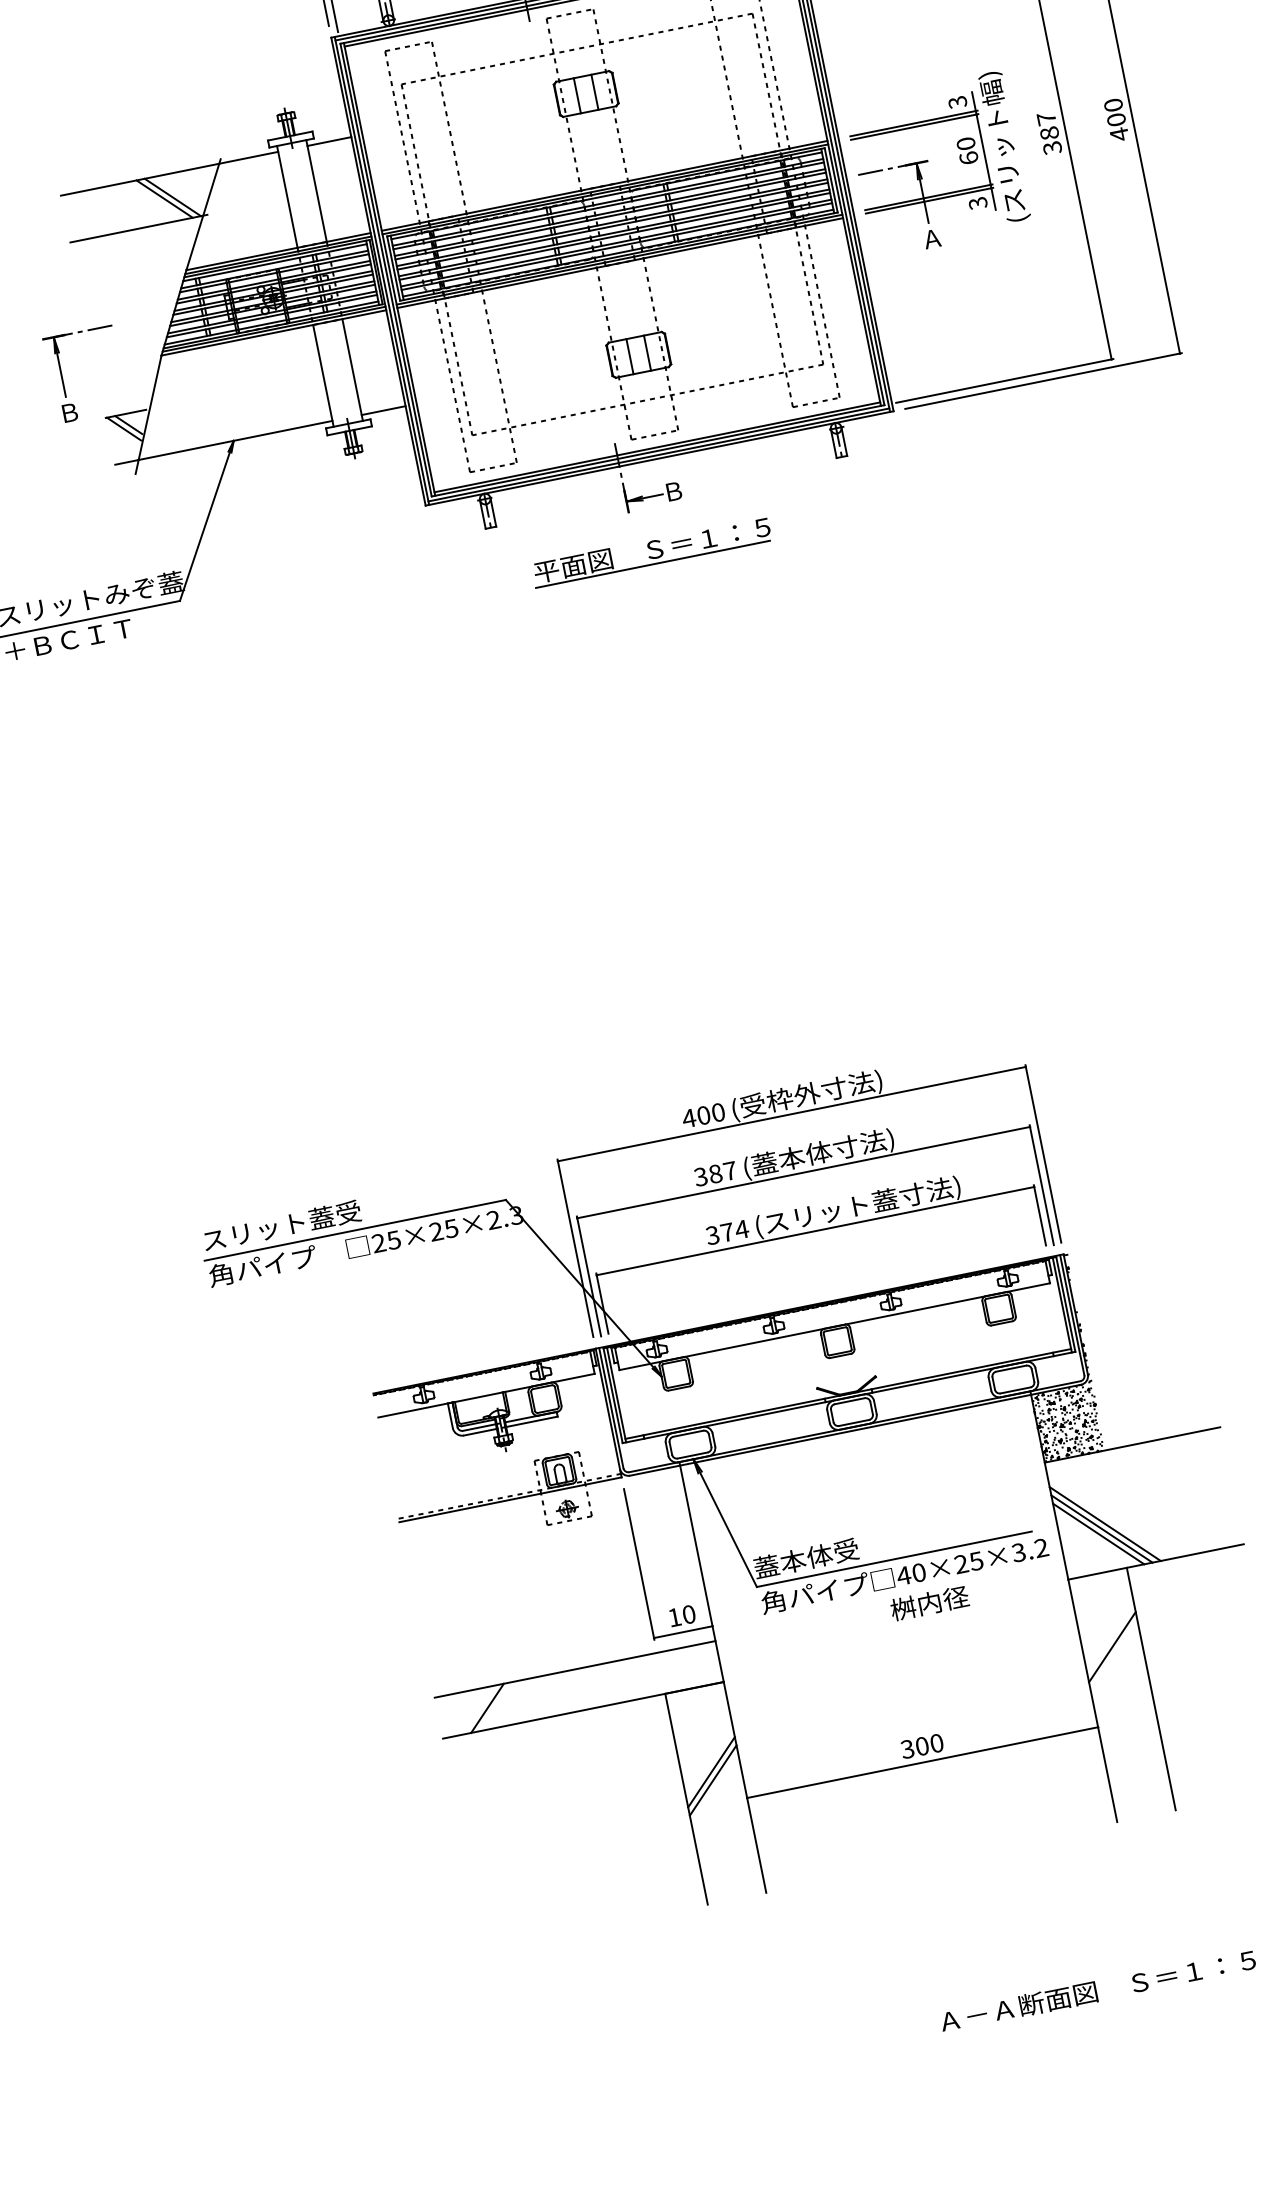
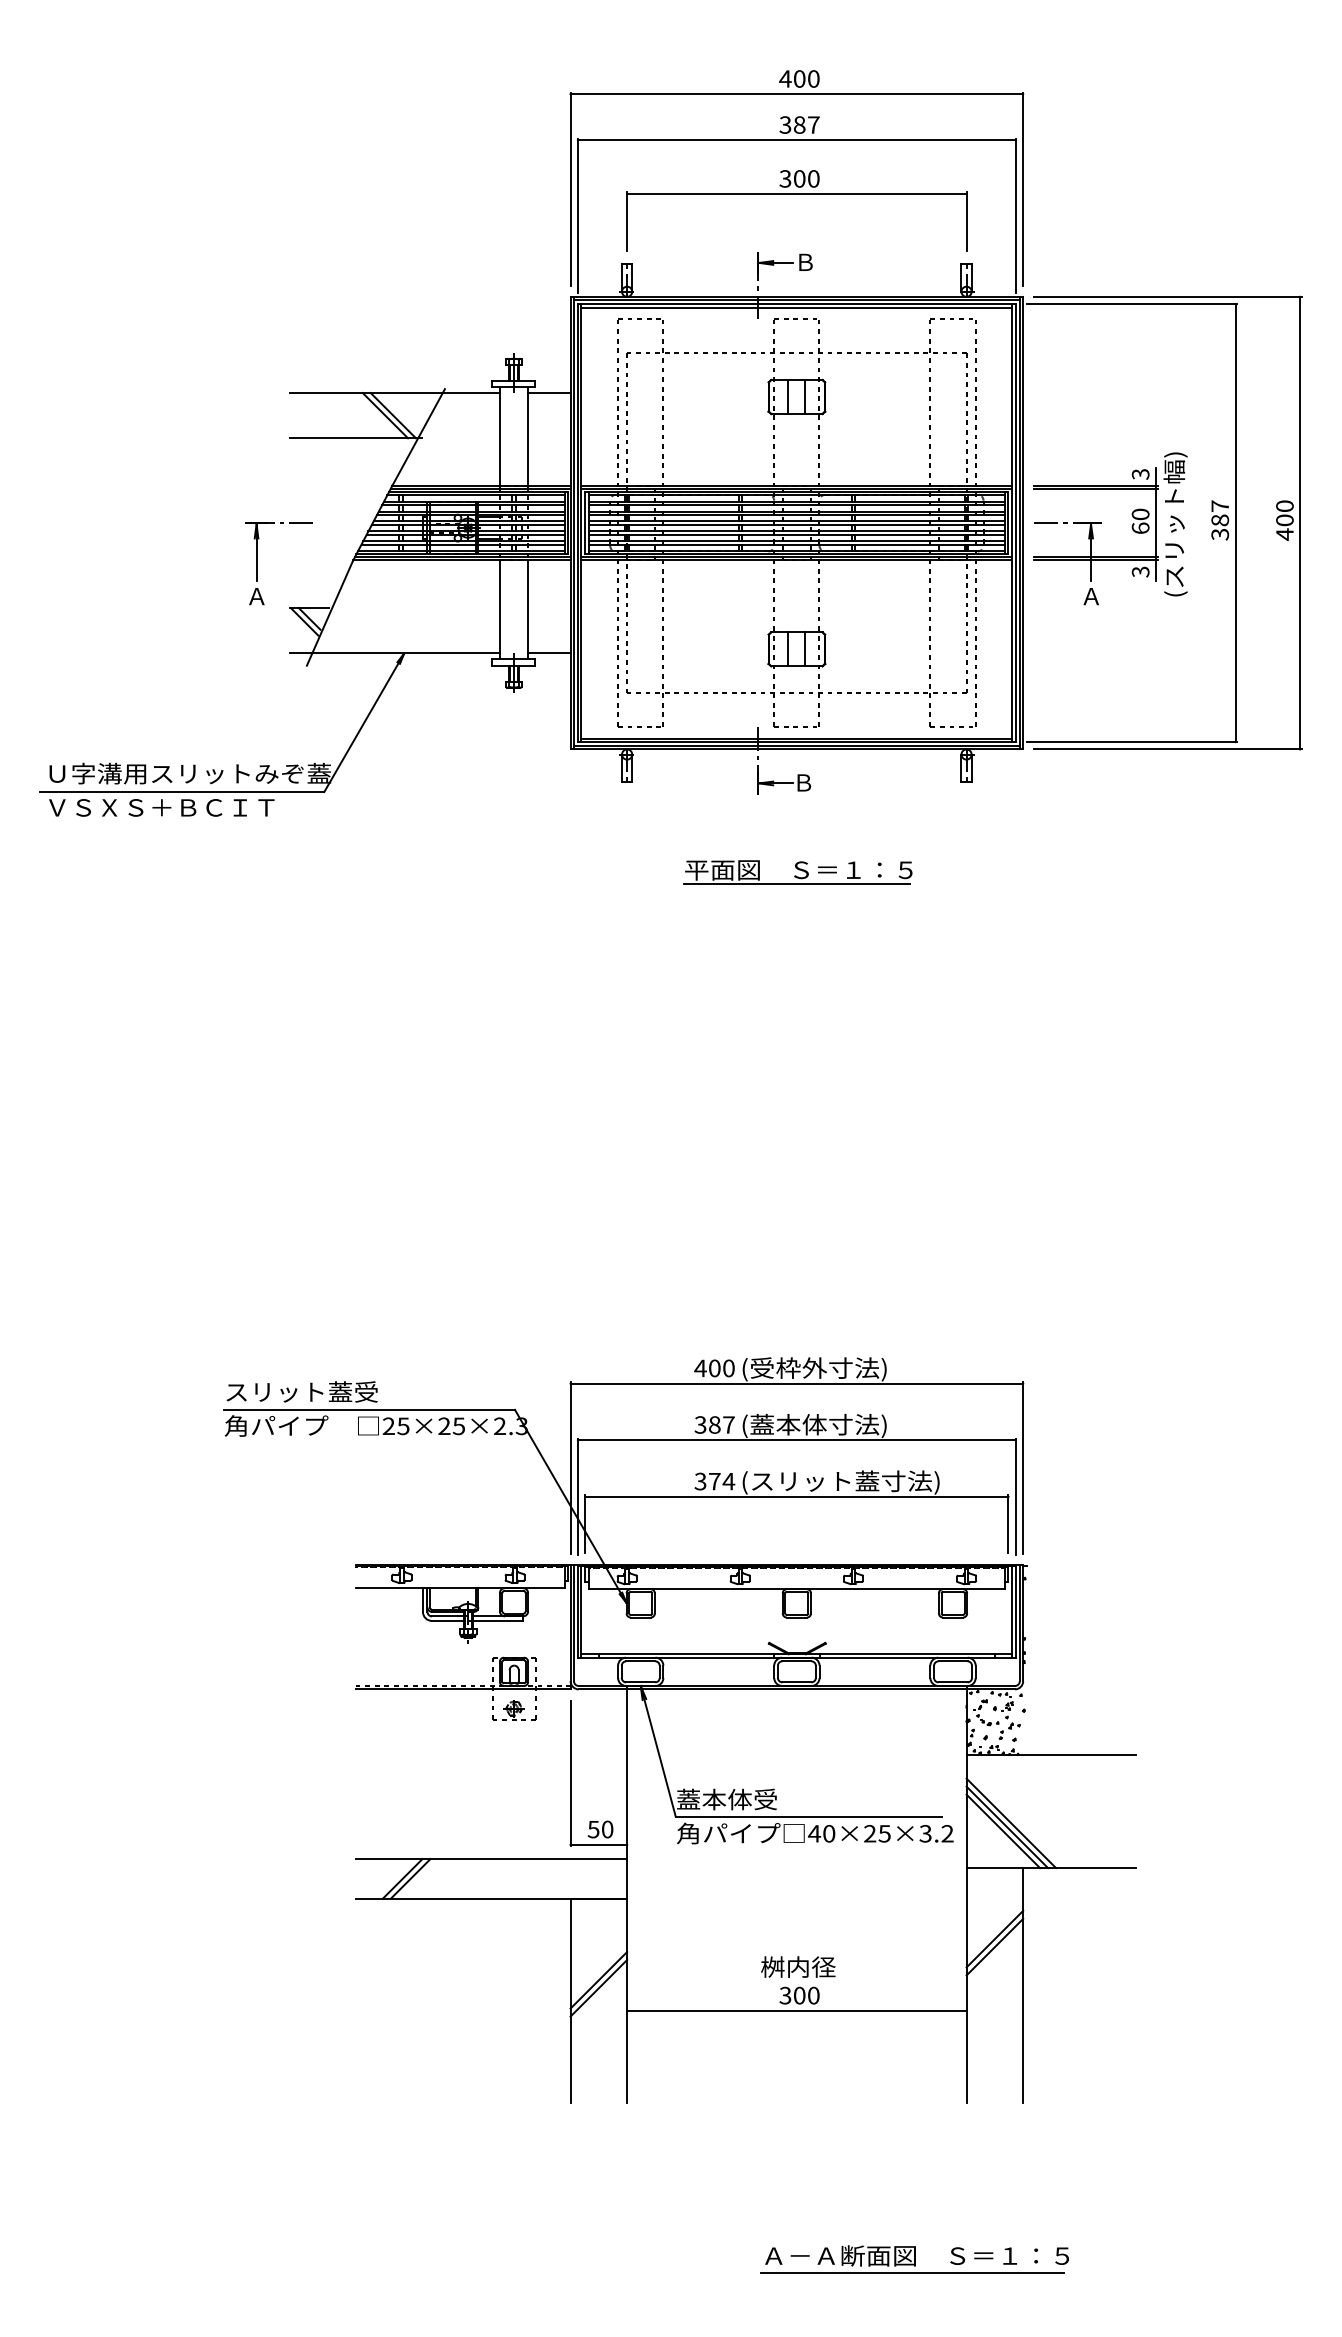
text: (69, 412) -> (256, 596), Ｂ -> Ａ
part: (651, 552) -> (797, 872), moved
text: (929, 1602) -> (798, 1966), moved
text: (674, 1617) -> (593, 1829), 10 -> 50
line: (1113, 1654) -> (994, 1946), added
line: (495, 1706) -> (410, 1878), added
line: (1095, 2009) -> (911, 2272), added

